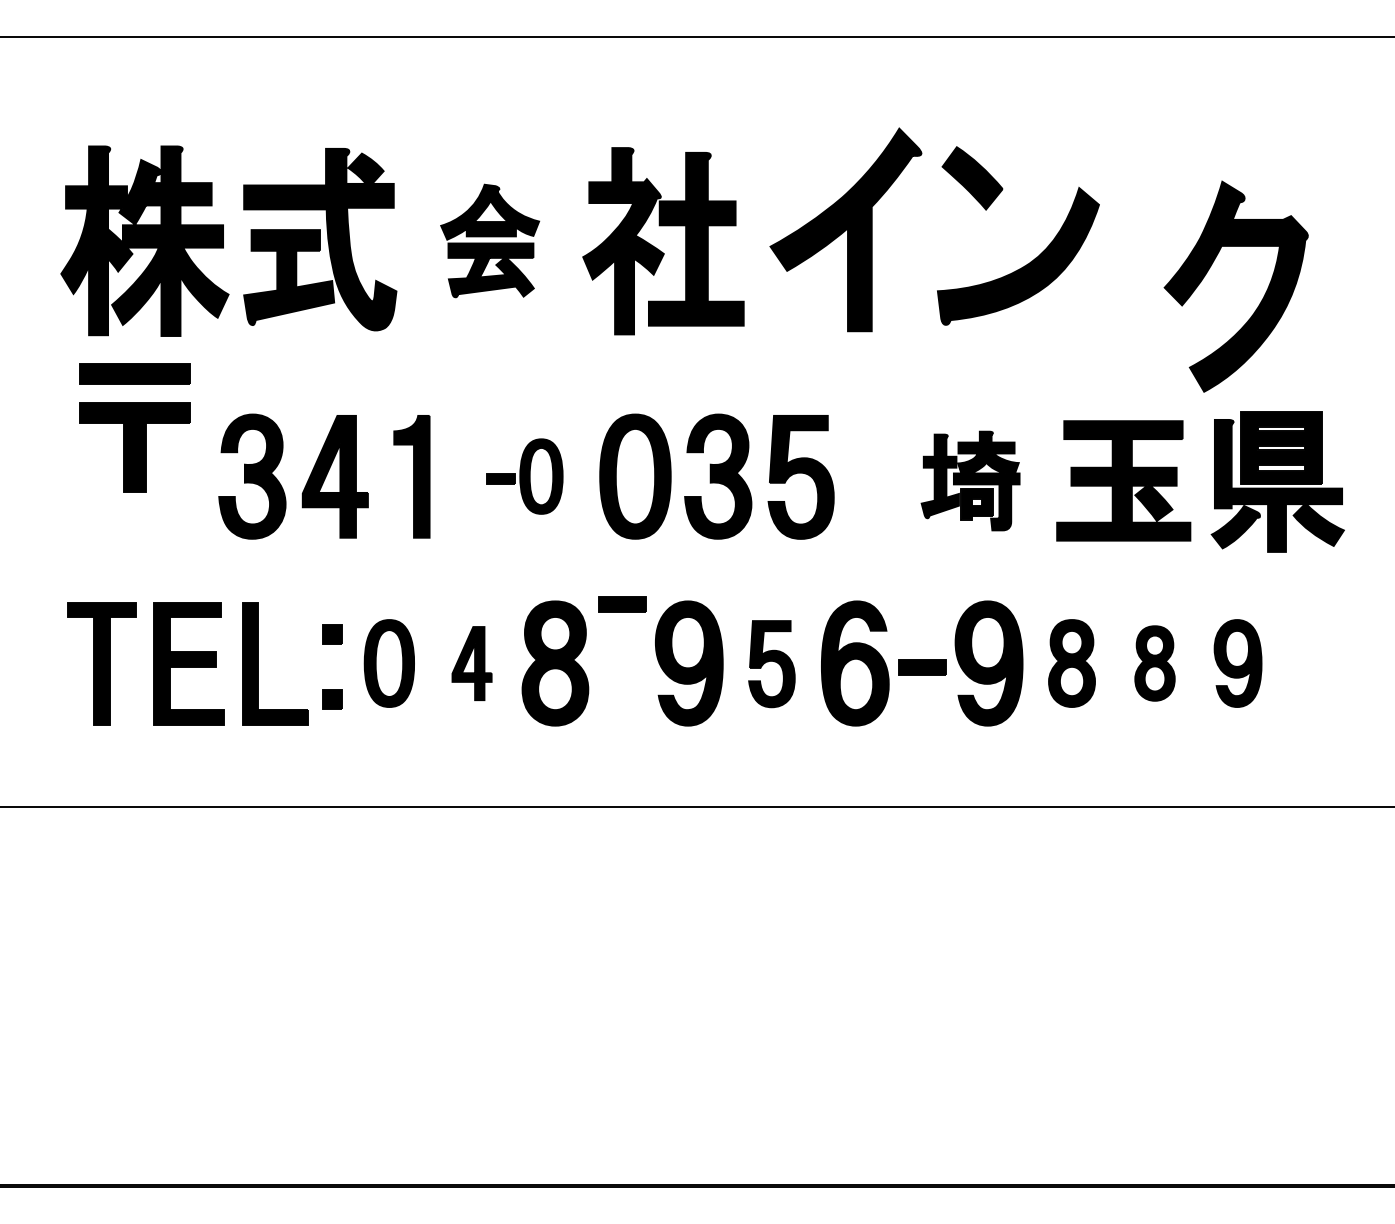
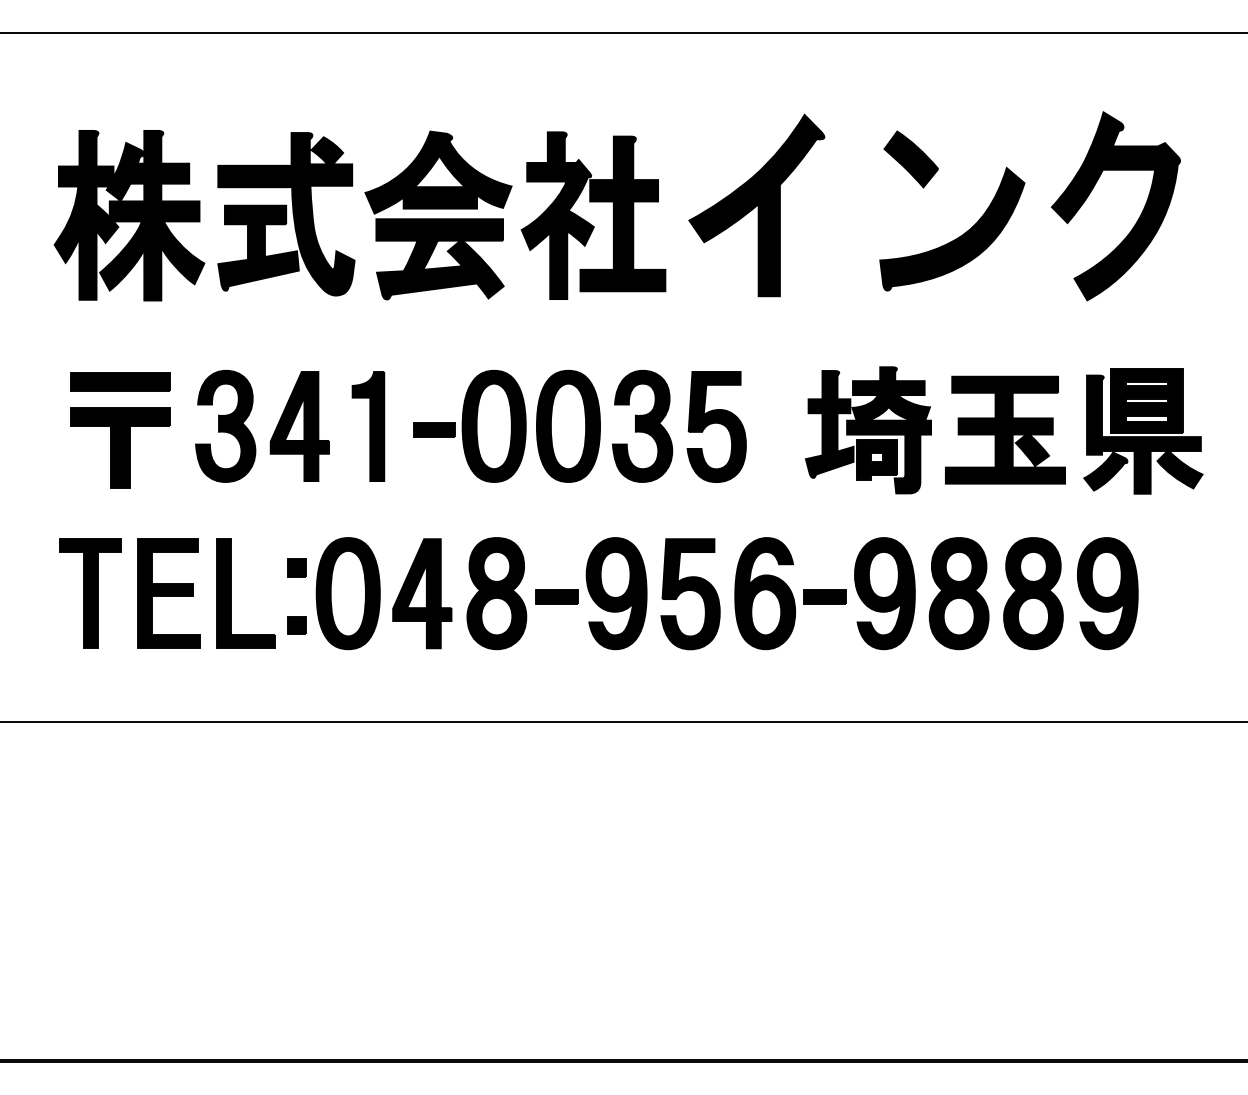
part: (489, 240) -> (437, 215), size x1.67
part: (1035, 257) -> (967, 230), moved
part: (1260, 301) -> (1137, 219), moved
part: (134, 427) -> (120, 429), moved
part: (524, 476) -> (469, 426), size x1.67
part: (970, 480) -> (868, 429), size x1.43
part: (622, 604) -> (556, 597), moved
part: (389, 663) -> (348, 593), size x1.43
part: (471, 663) -> (421, 593), size x1.67
part: (771, 663) -> (690, 593), size x1.43
part: (1071, 663) -> (958, 593), size x1.43
part: (1154, 663) -> (1032, 593), size x1.67
part: (1237, 663) -> (1107, 593), size x1.43

